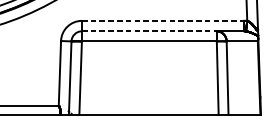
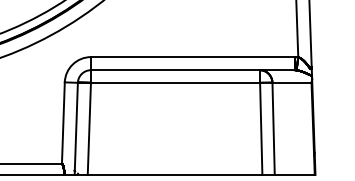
line: (162, 21) -> (192, 57), dashed -> solid
line: (149, 31) -> (175, 70), dashed -> solid

